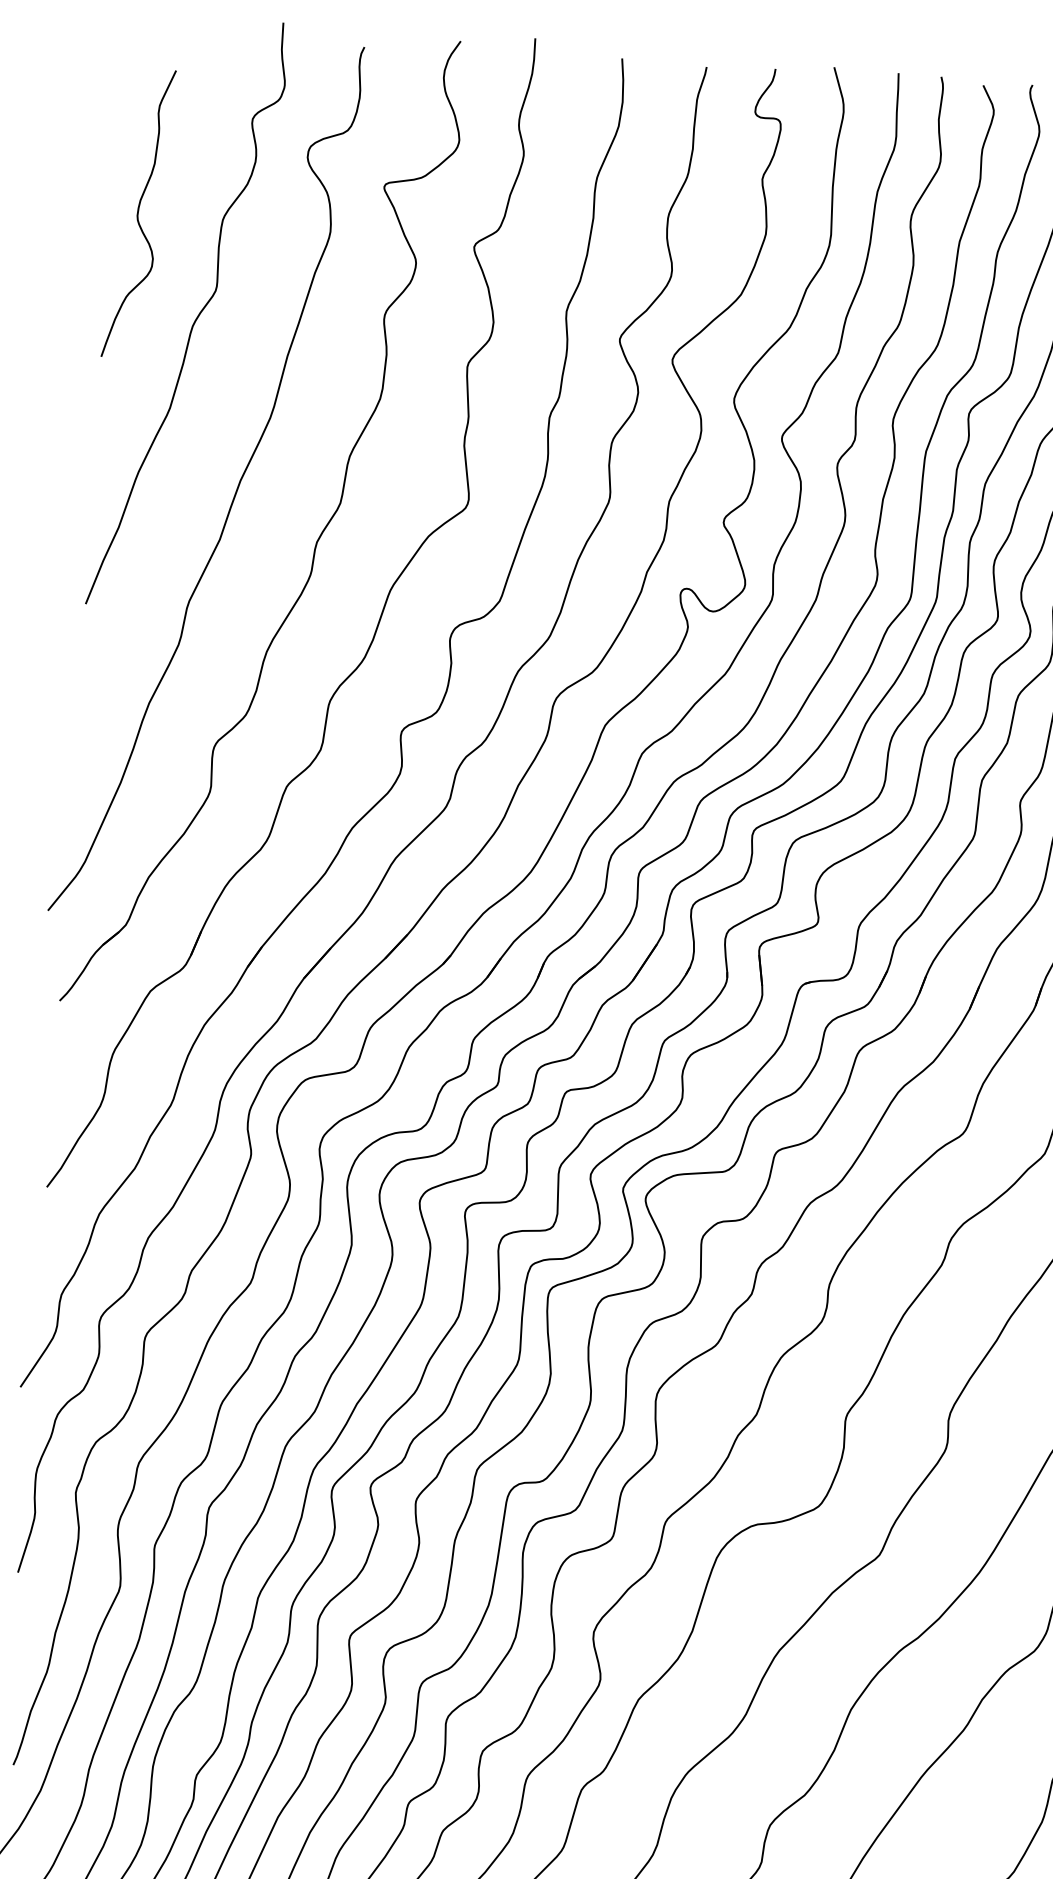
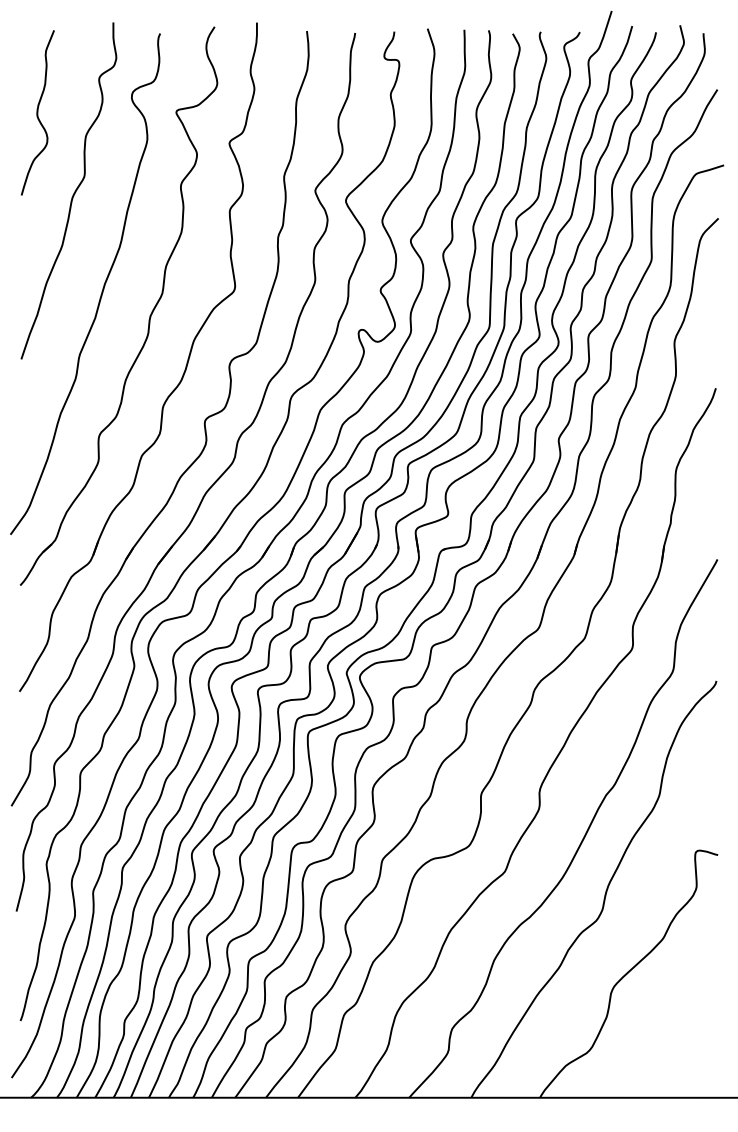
curve: (138, 212) -> (37, 112), moved

